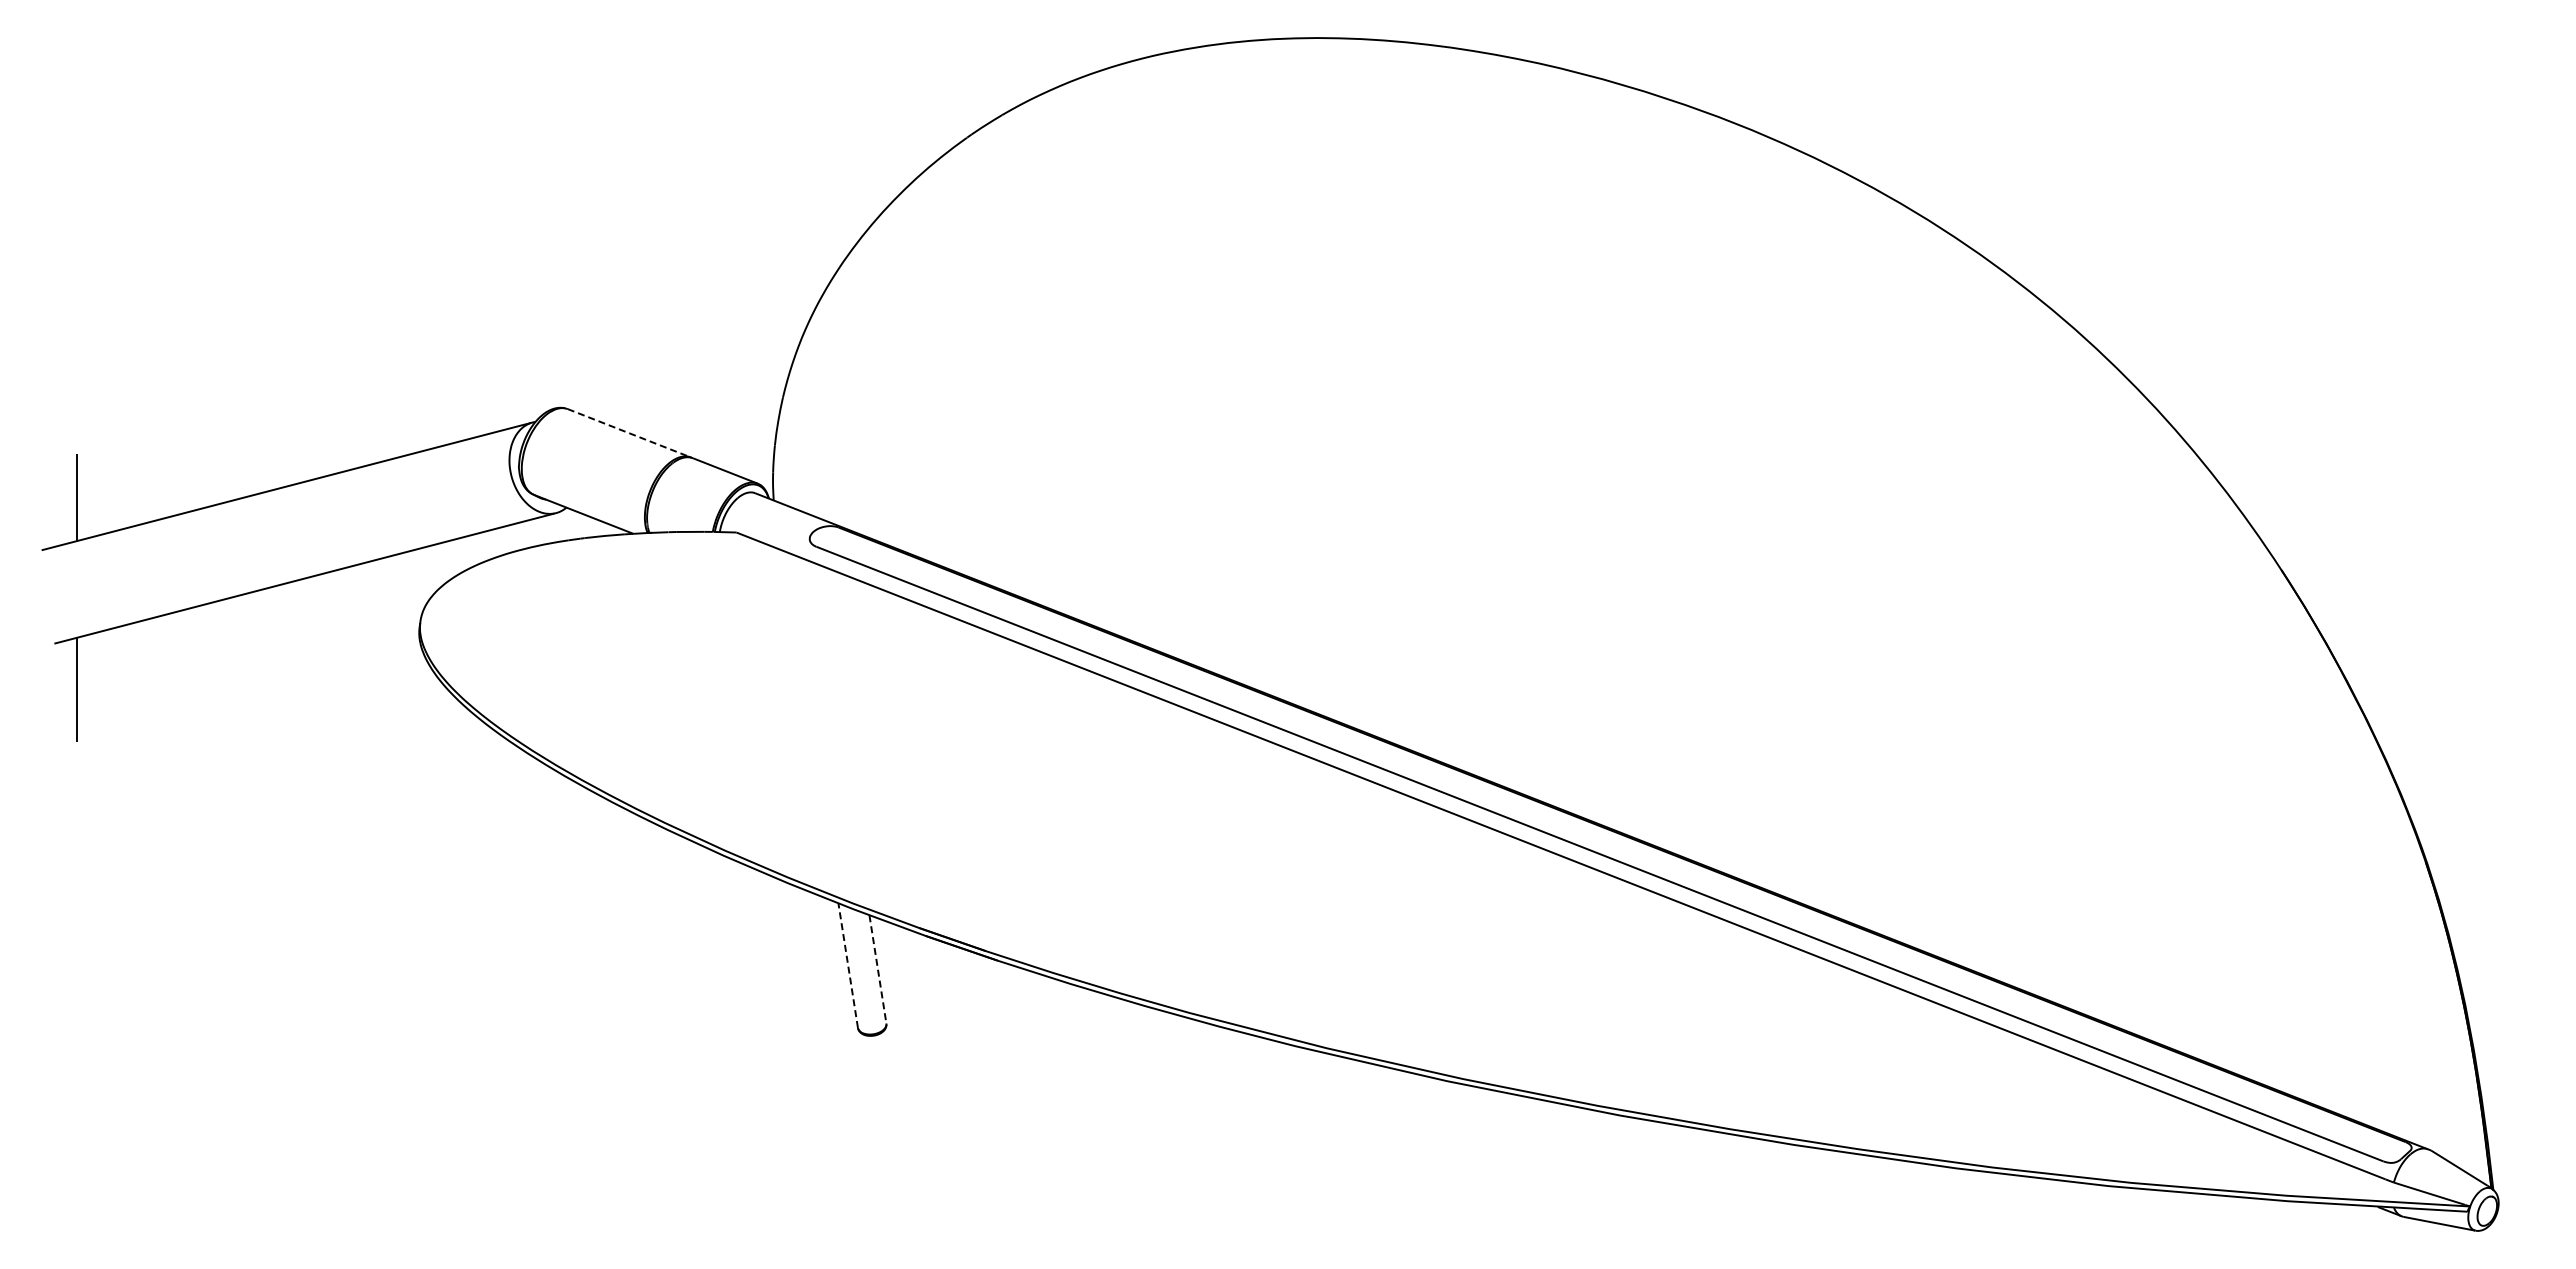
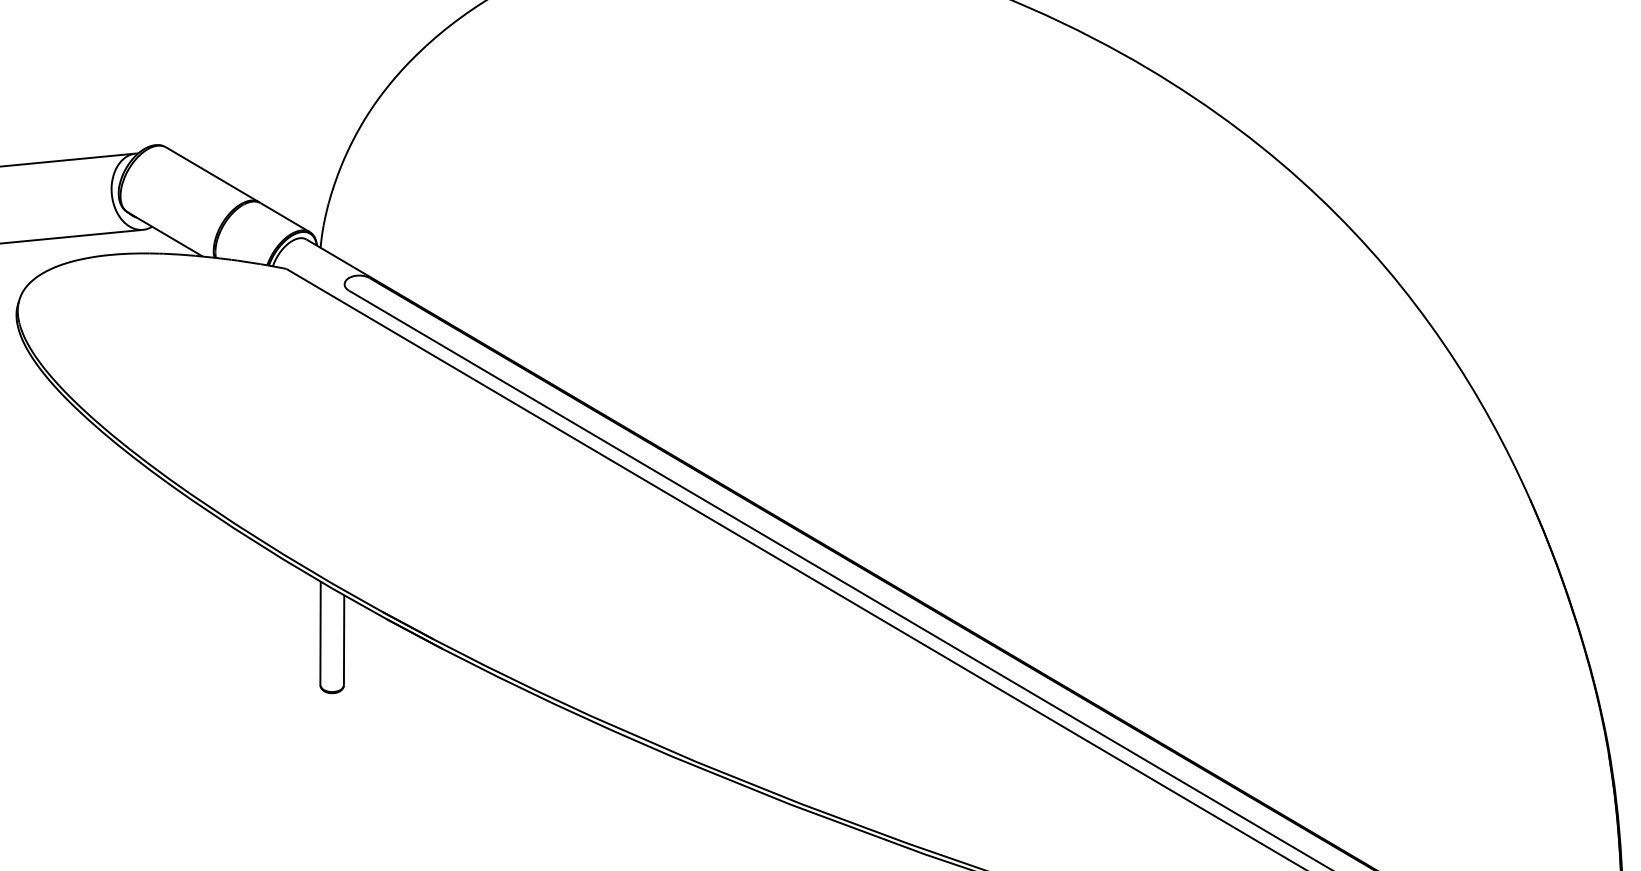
line: (629, 433) -> (212, 175), dashed -> solid
line: (848, 965) -> (320, 633), dashed -> solid
line: (877, 969) -> (343, 640), dashed -> solid

